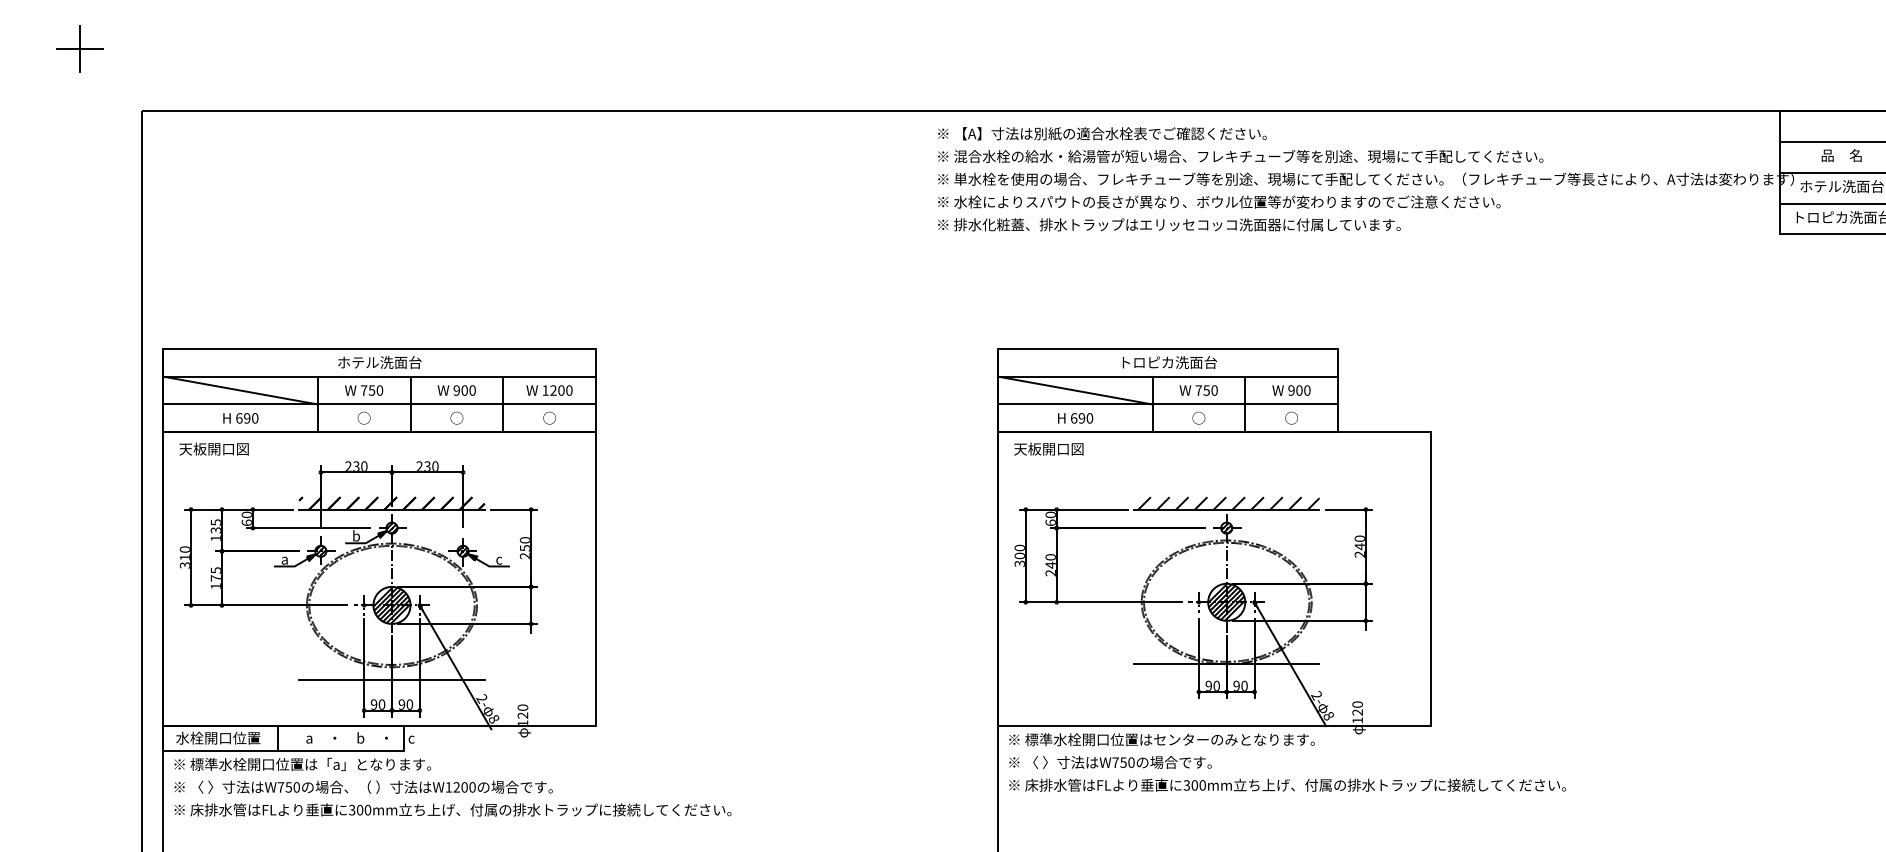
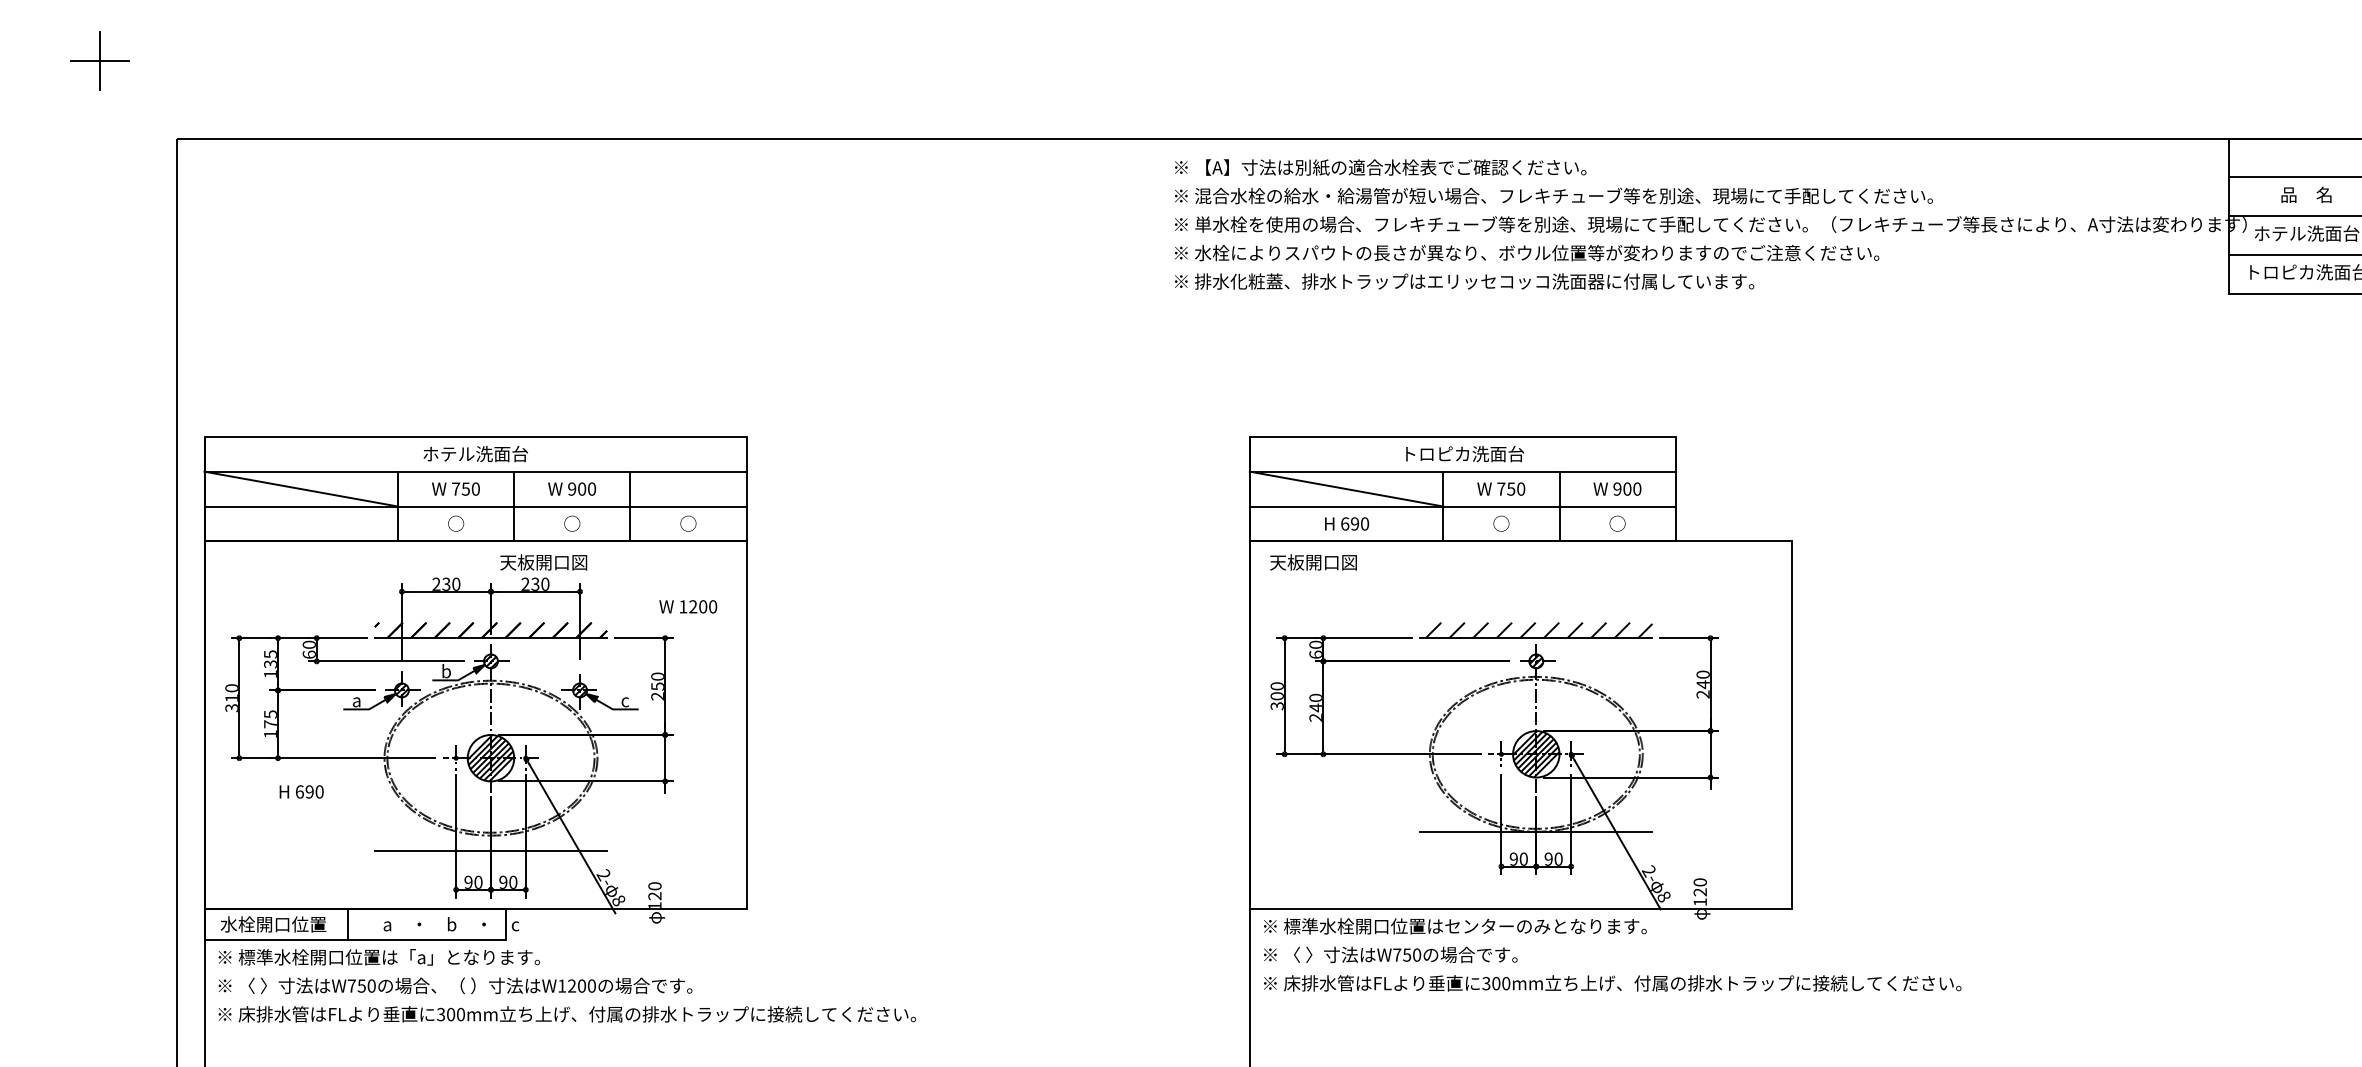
text: (549, 390) -> (688, 606), moved
text: (240, 418) -> (301, 792), moved
text: (213, 448) -> (542, 561), moved

